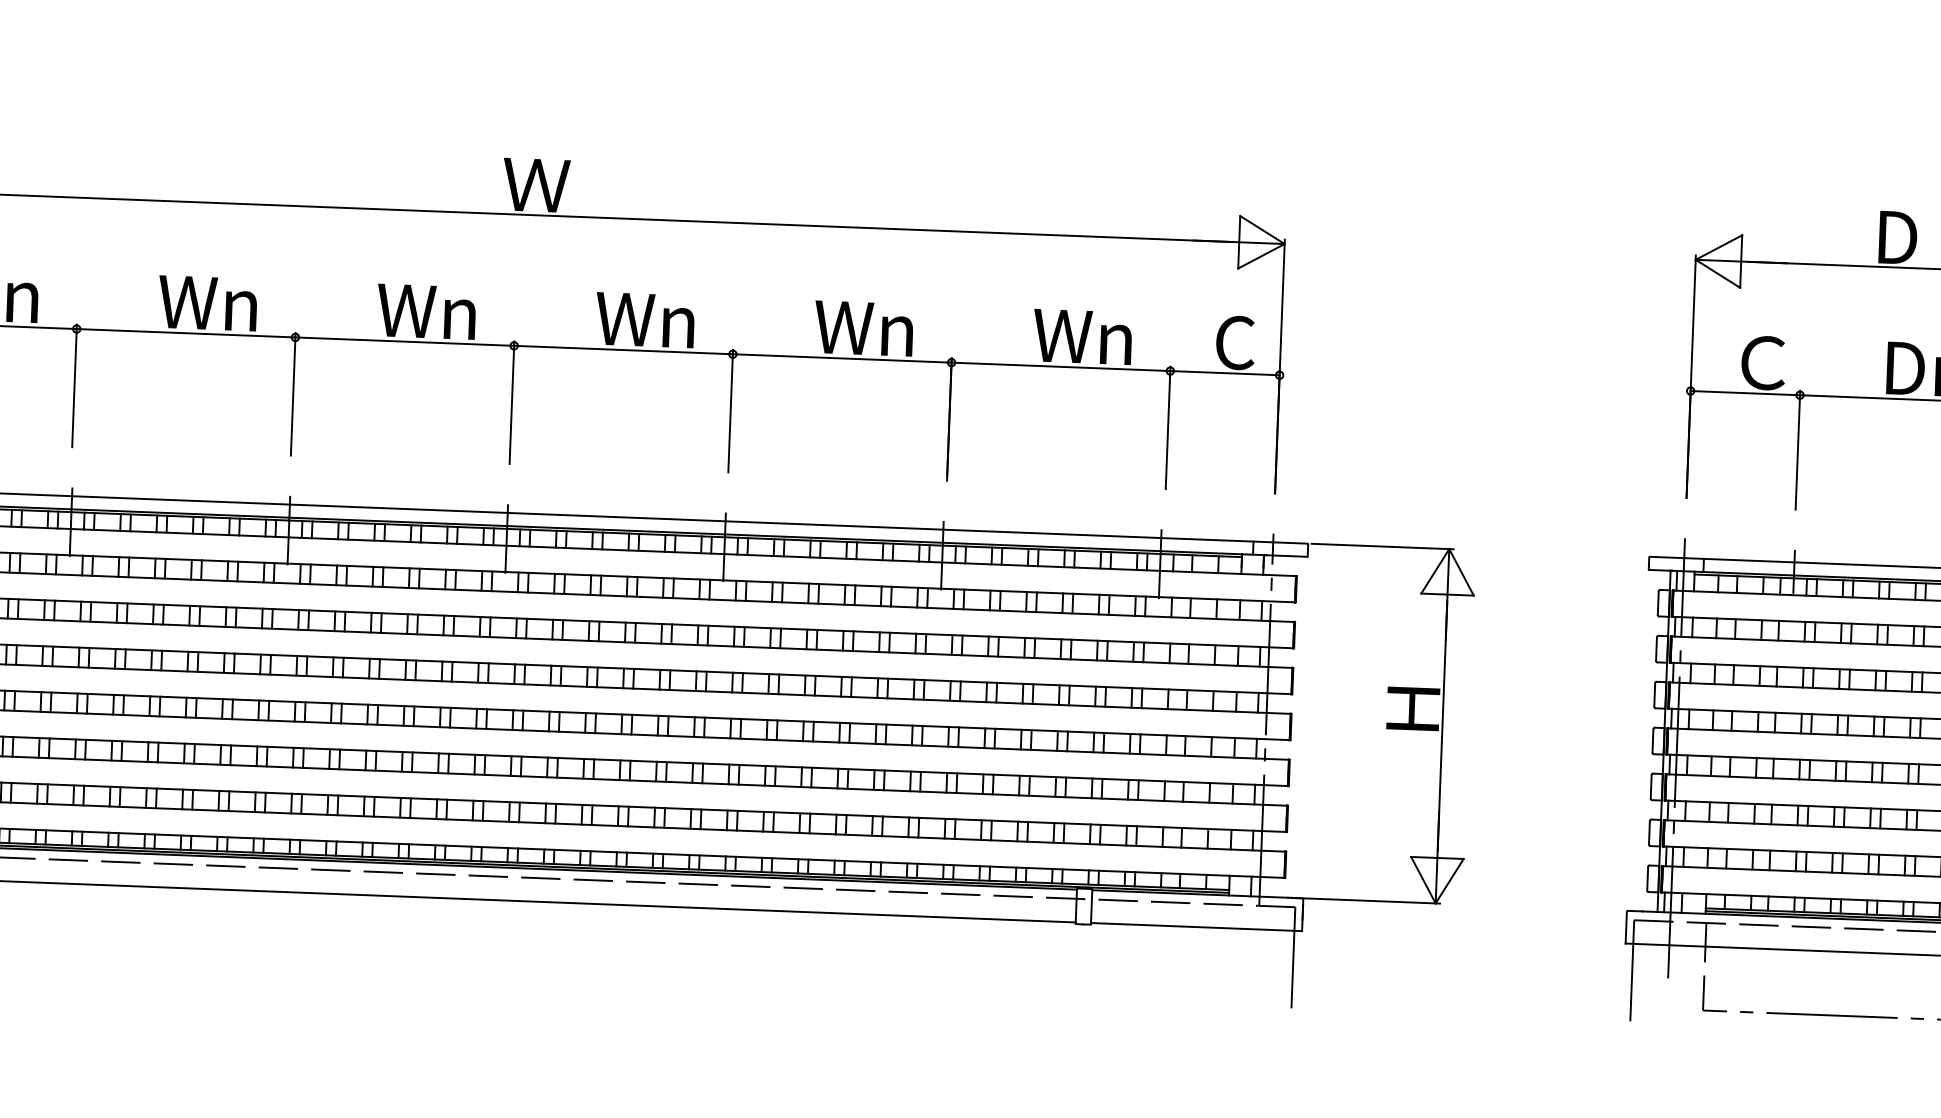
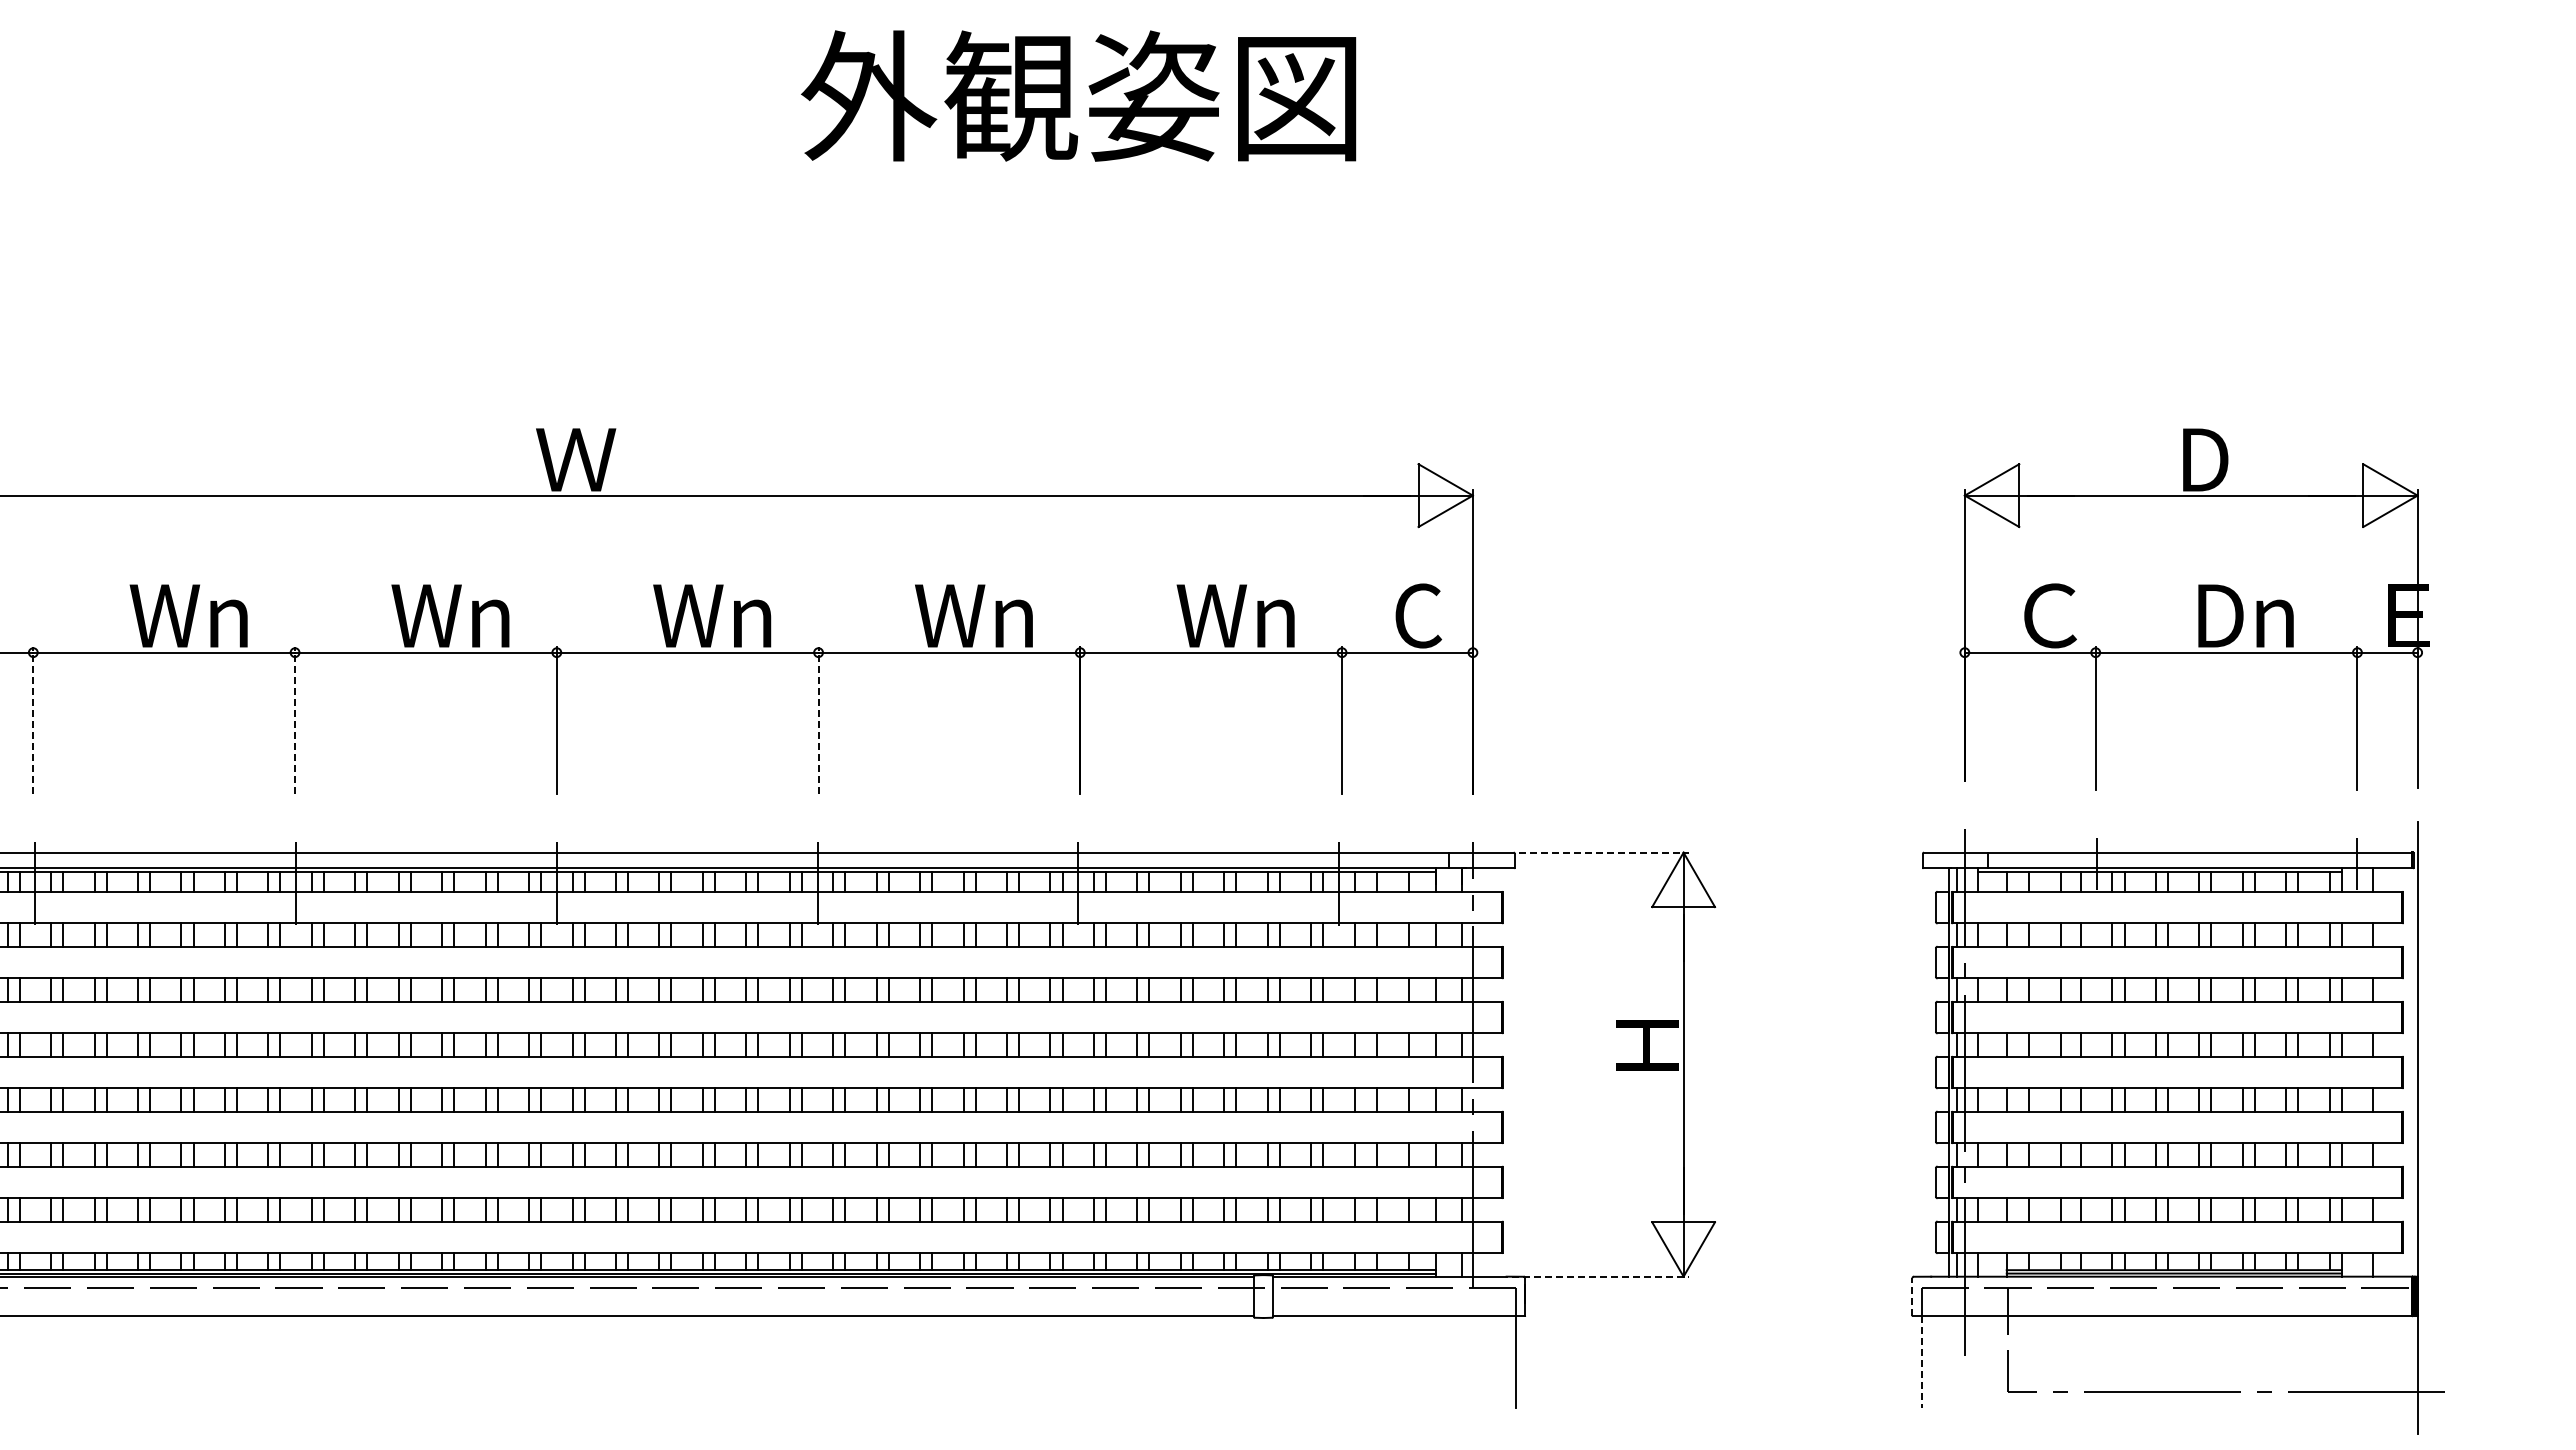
line: (74, 385) -> (33, 720), solid -> dashed
line: (293, 394) -> (295, 720), solid -> dashed
line: (730, 410) -> (818, 720), solid -> dashed
line: (1382, 546) -> (1603, 852), solid -> dashed
line: (1366, 900) -> (1600, 1276), solid -> dashed
line: (1626, 927) -> (1912, 1296), solid -> dashed
line: (1631, 981) -> (1921, 1361), solid -> dashed

